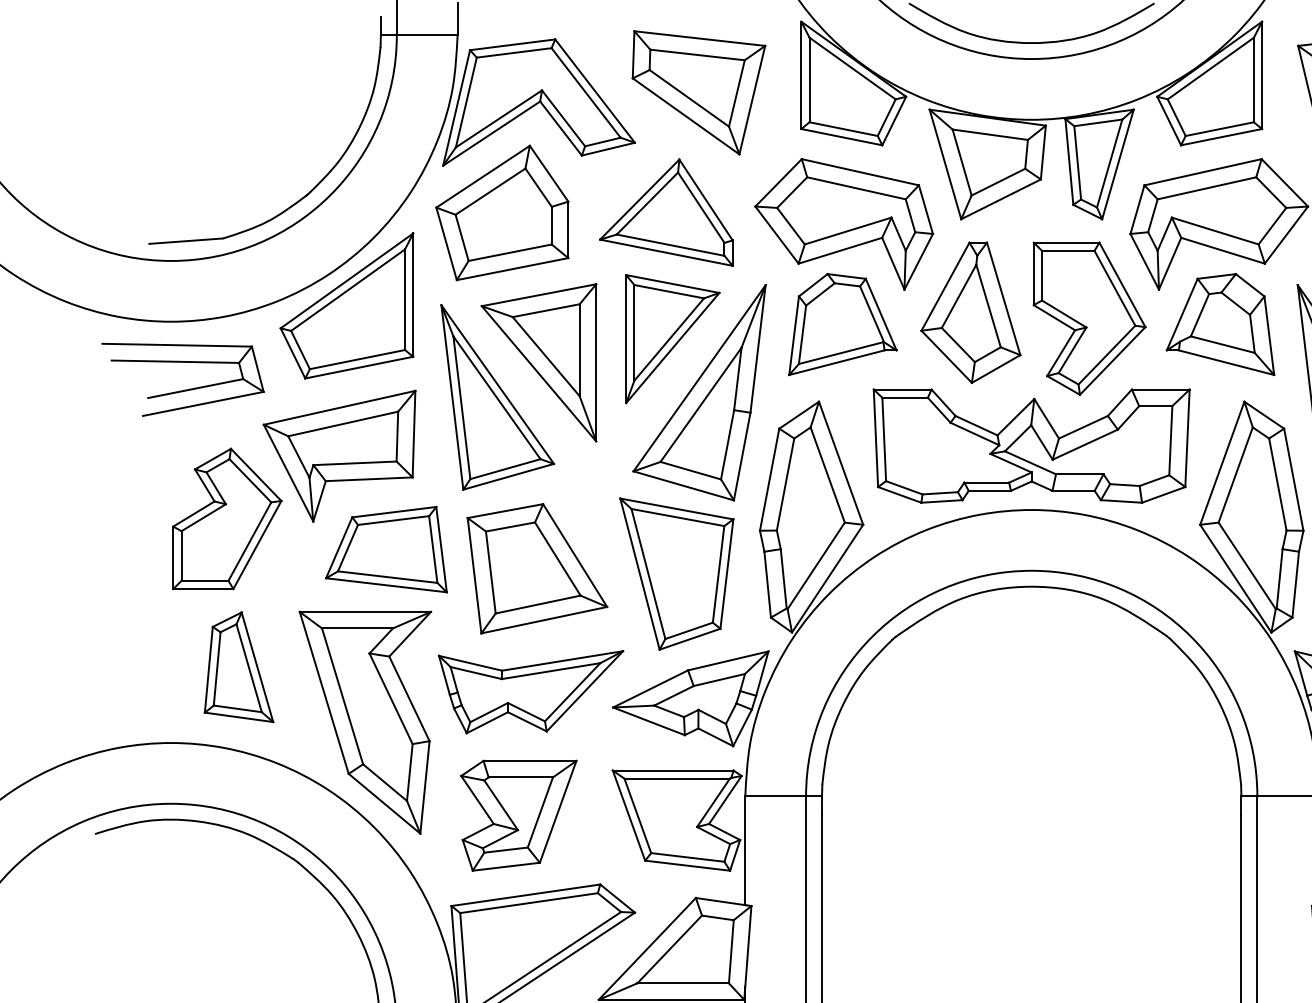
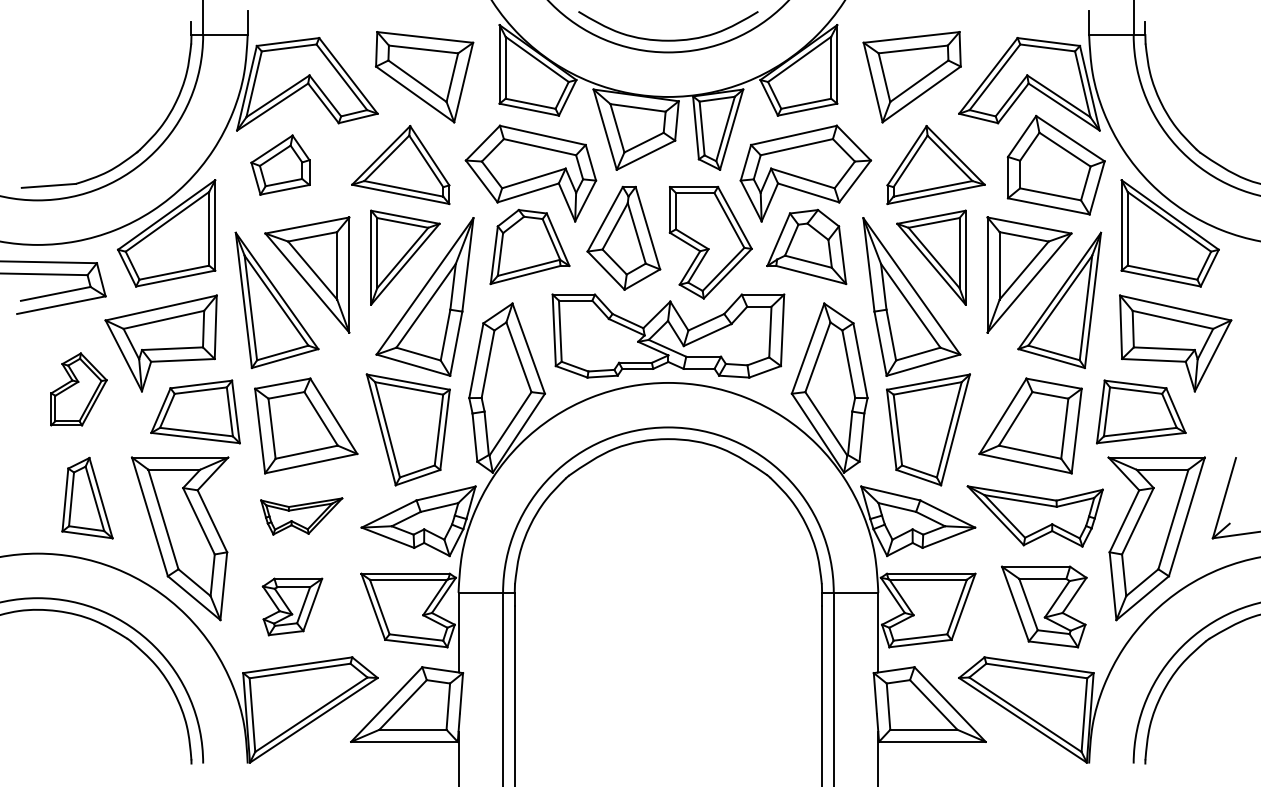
part: (502, 211) -> (280, 164), size x0.6
part: (226, 518) -> (78, 389), size x0.7
part: (531, 692) -> (301, 516), size x0.6
part: (518, 815) -> (292, 606), size x0.7

